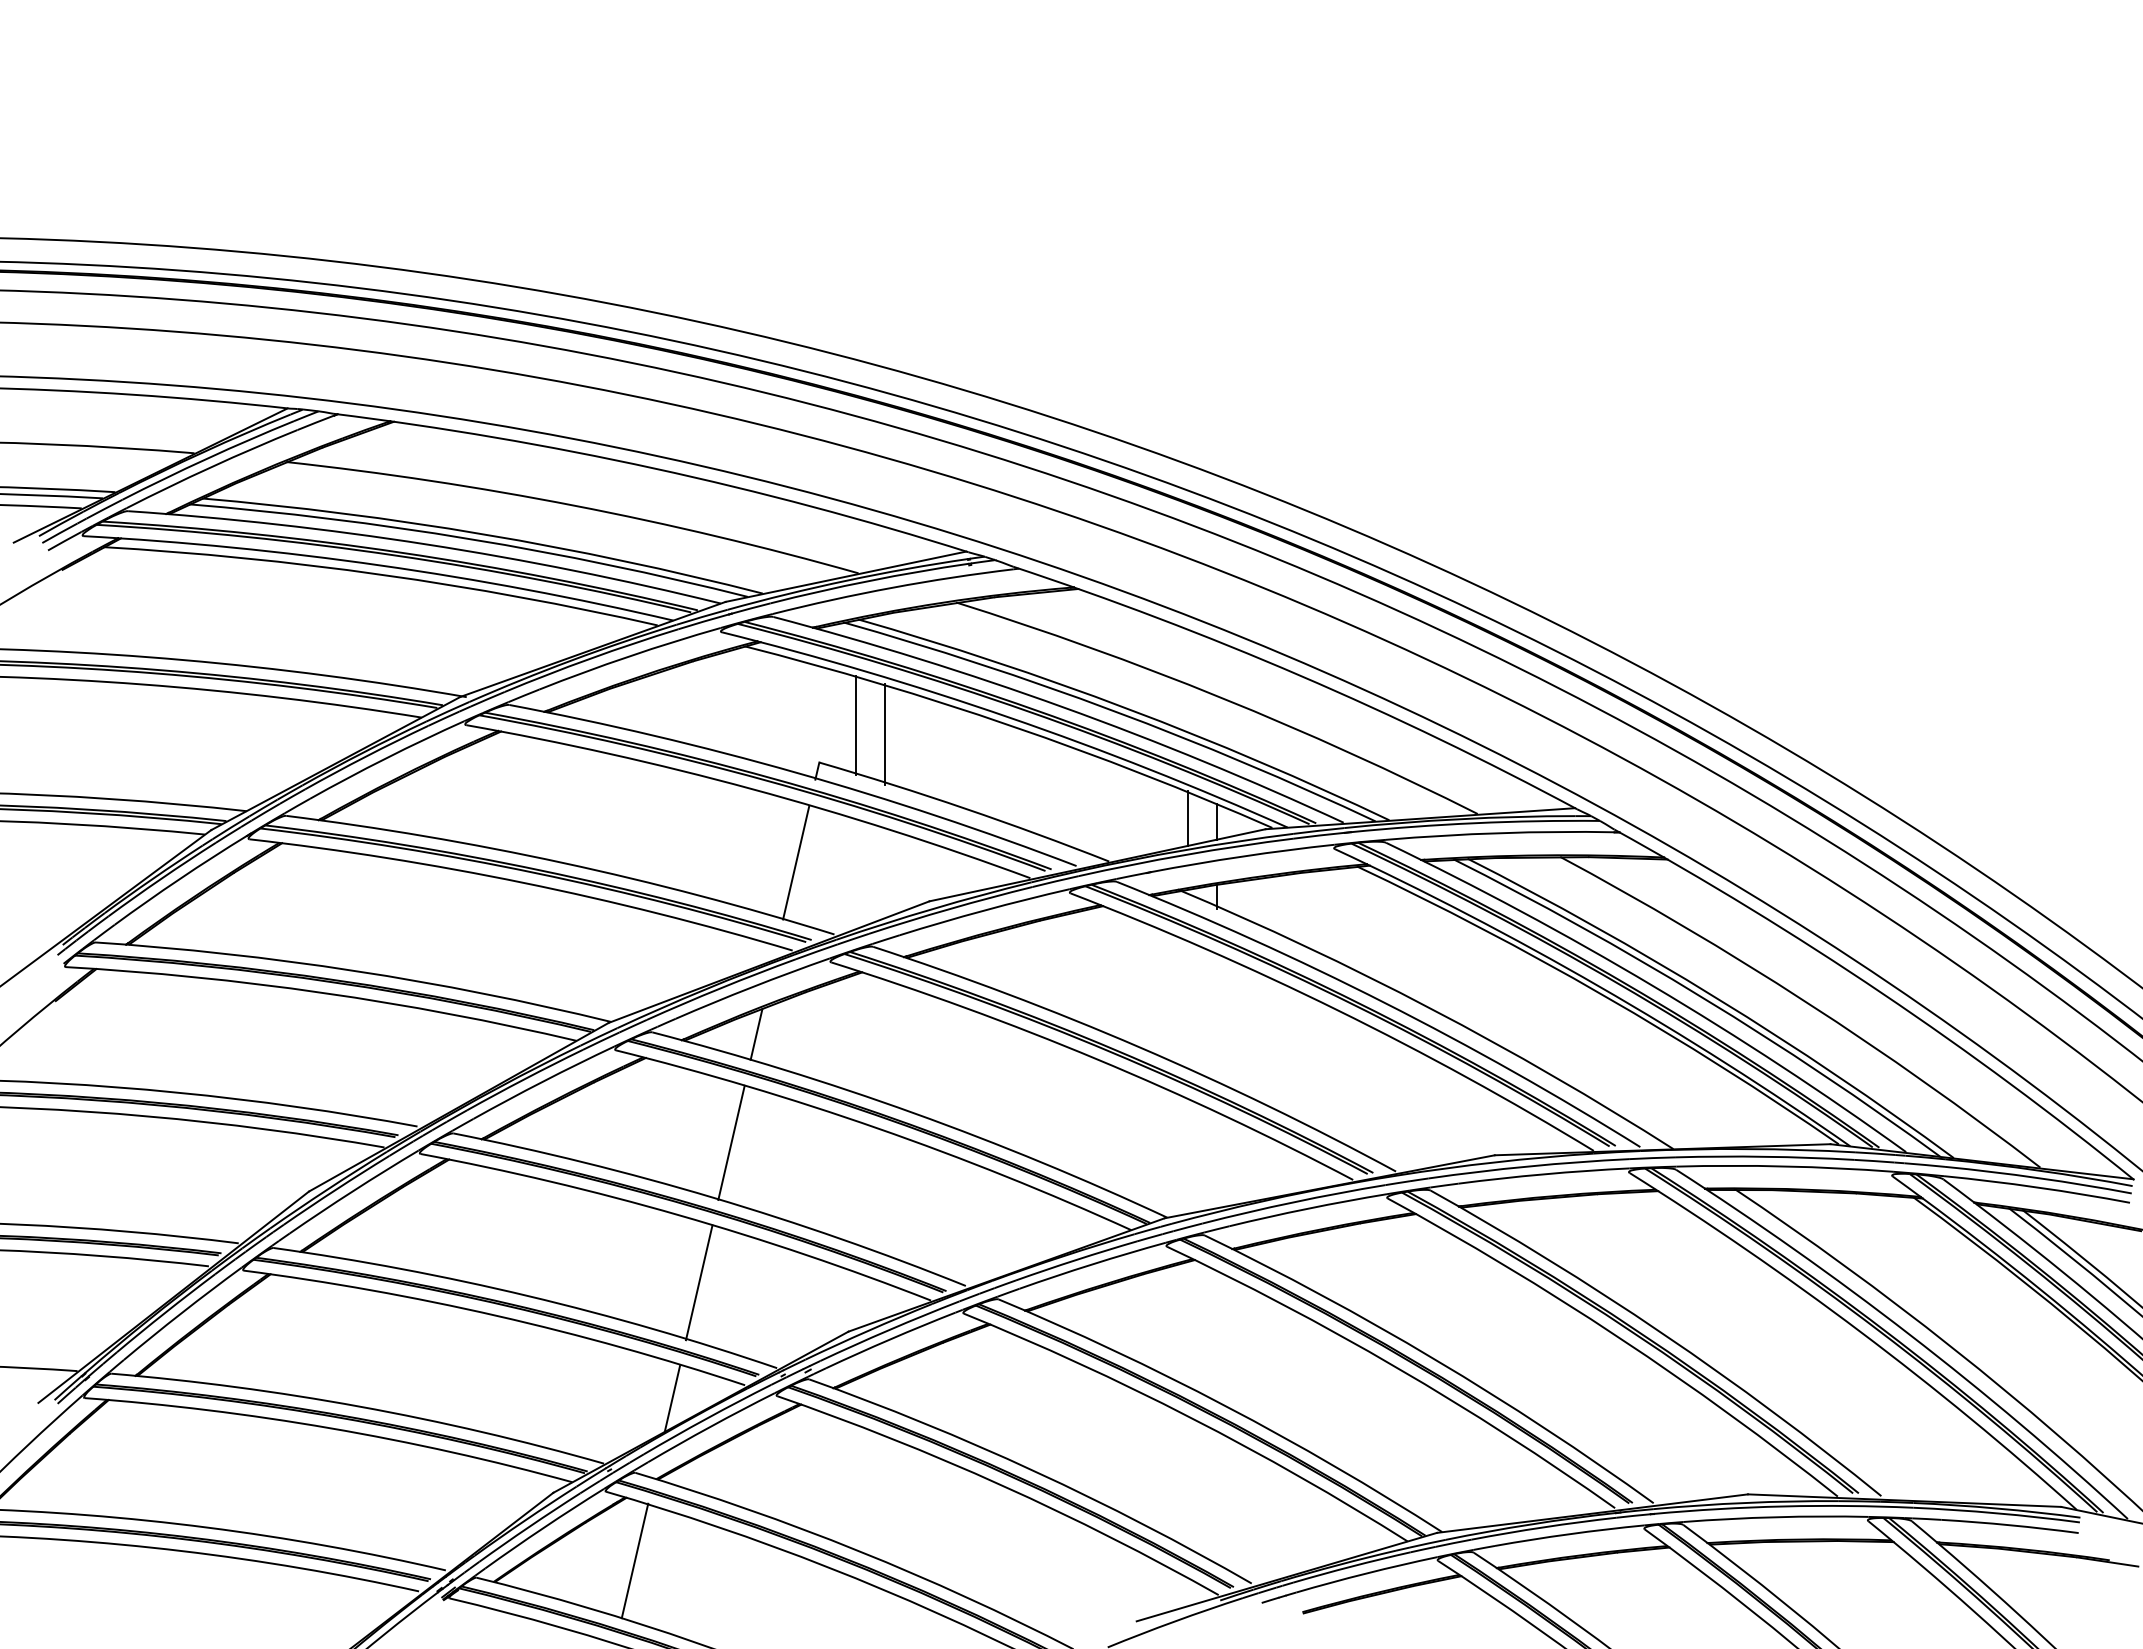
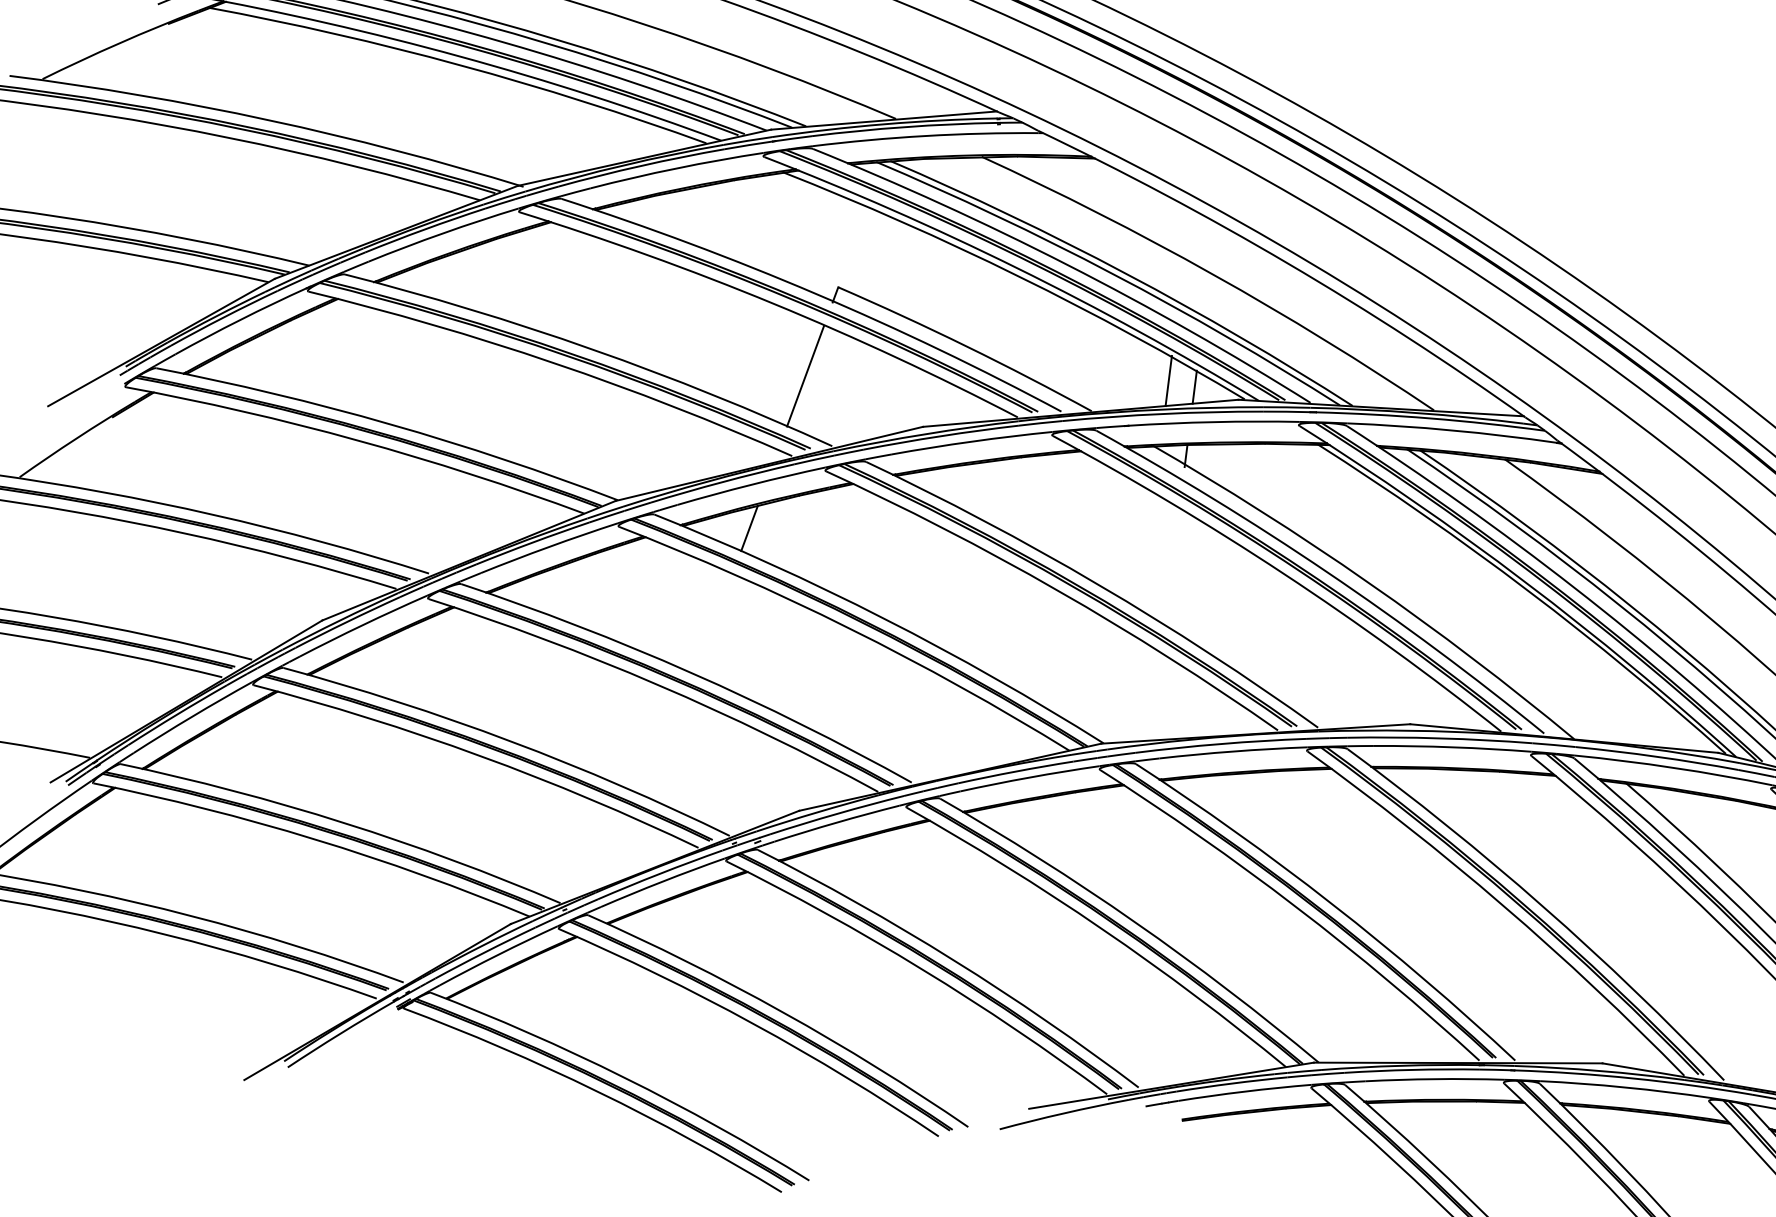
line: (856, 725) -> (876, 257), removed
line: (885, 734) -> (901, 269), removed
line: (731, 1142) -> (714, 624), removed
line: (698, 1282) -> (667, 748), removed
line: (672, 1398) -> (630, 851), removed
line: (634, 1560) -> (577, 995), removed

